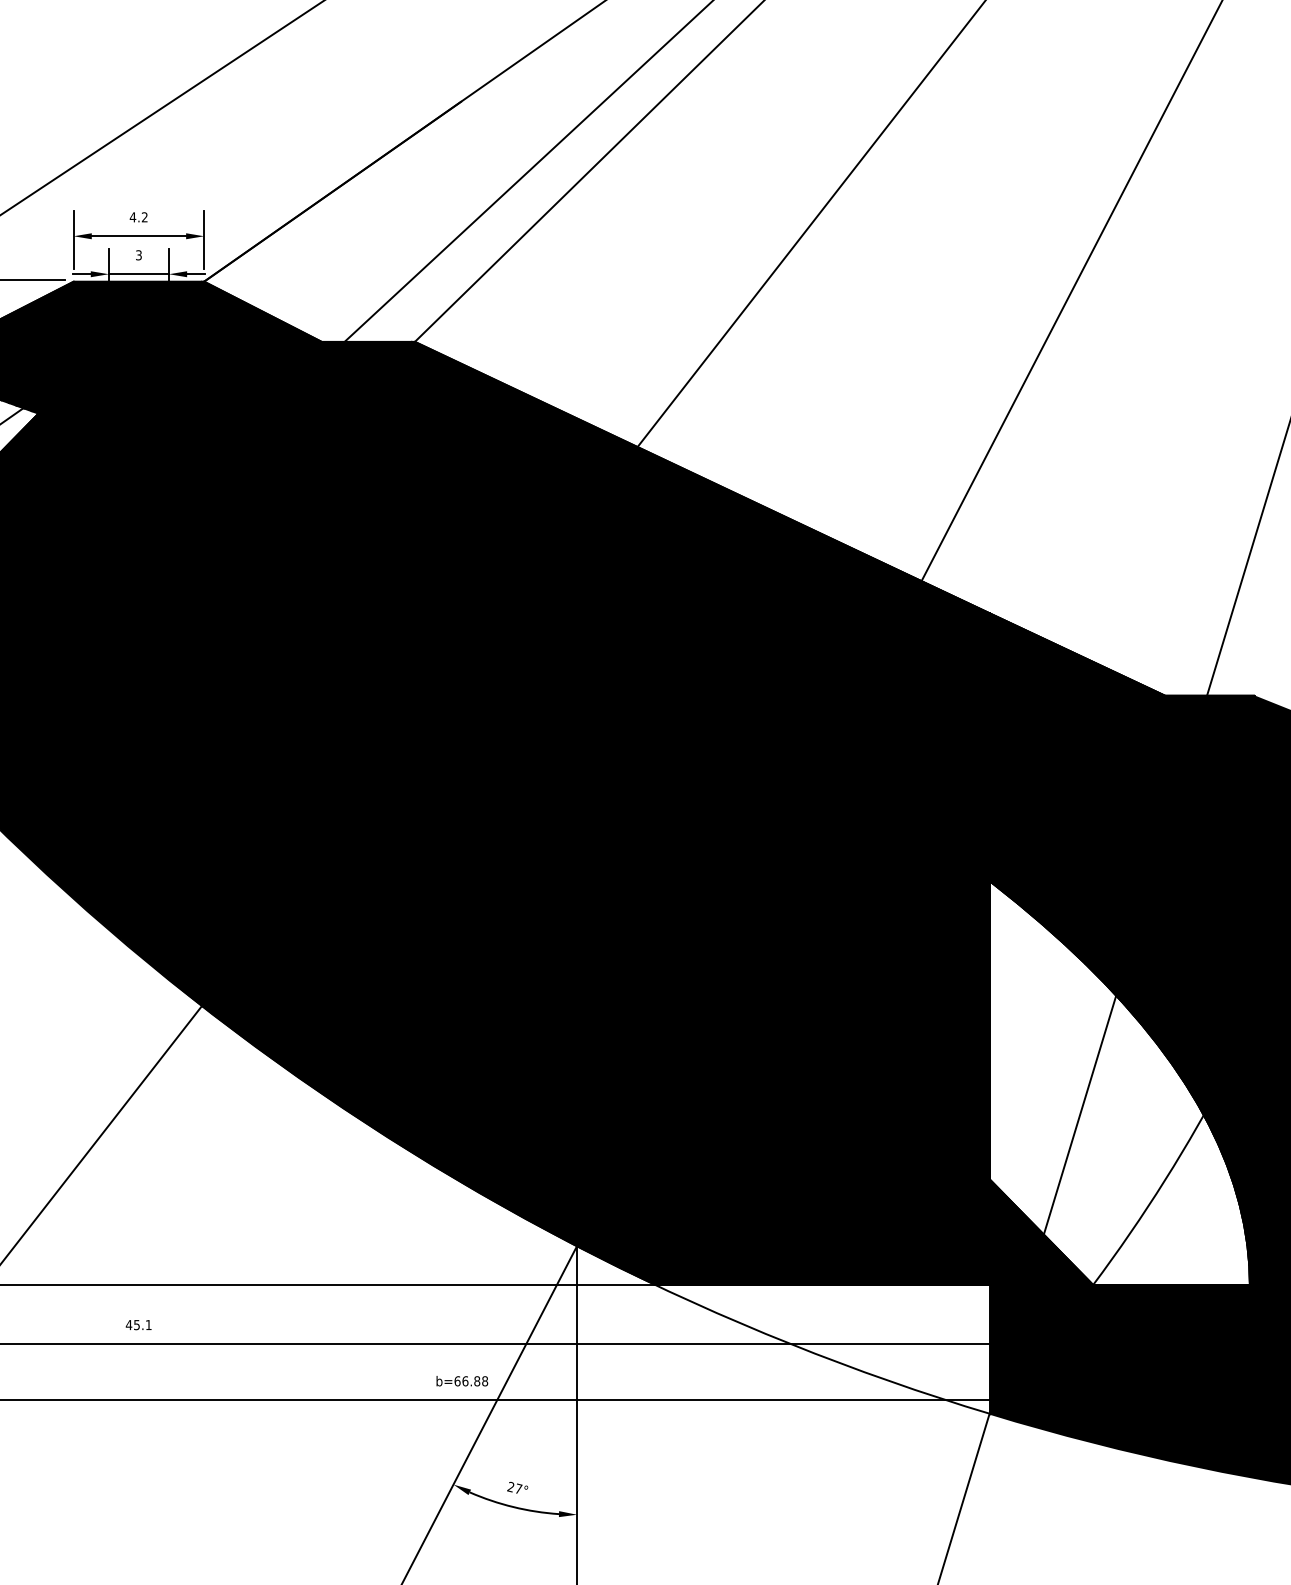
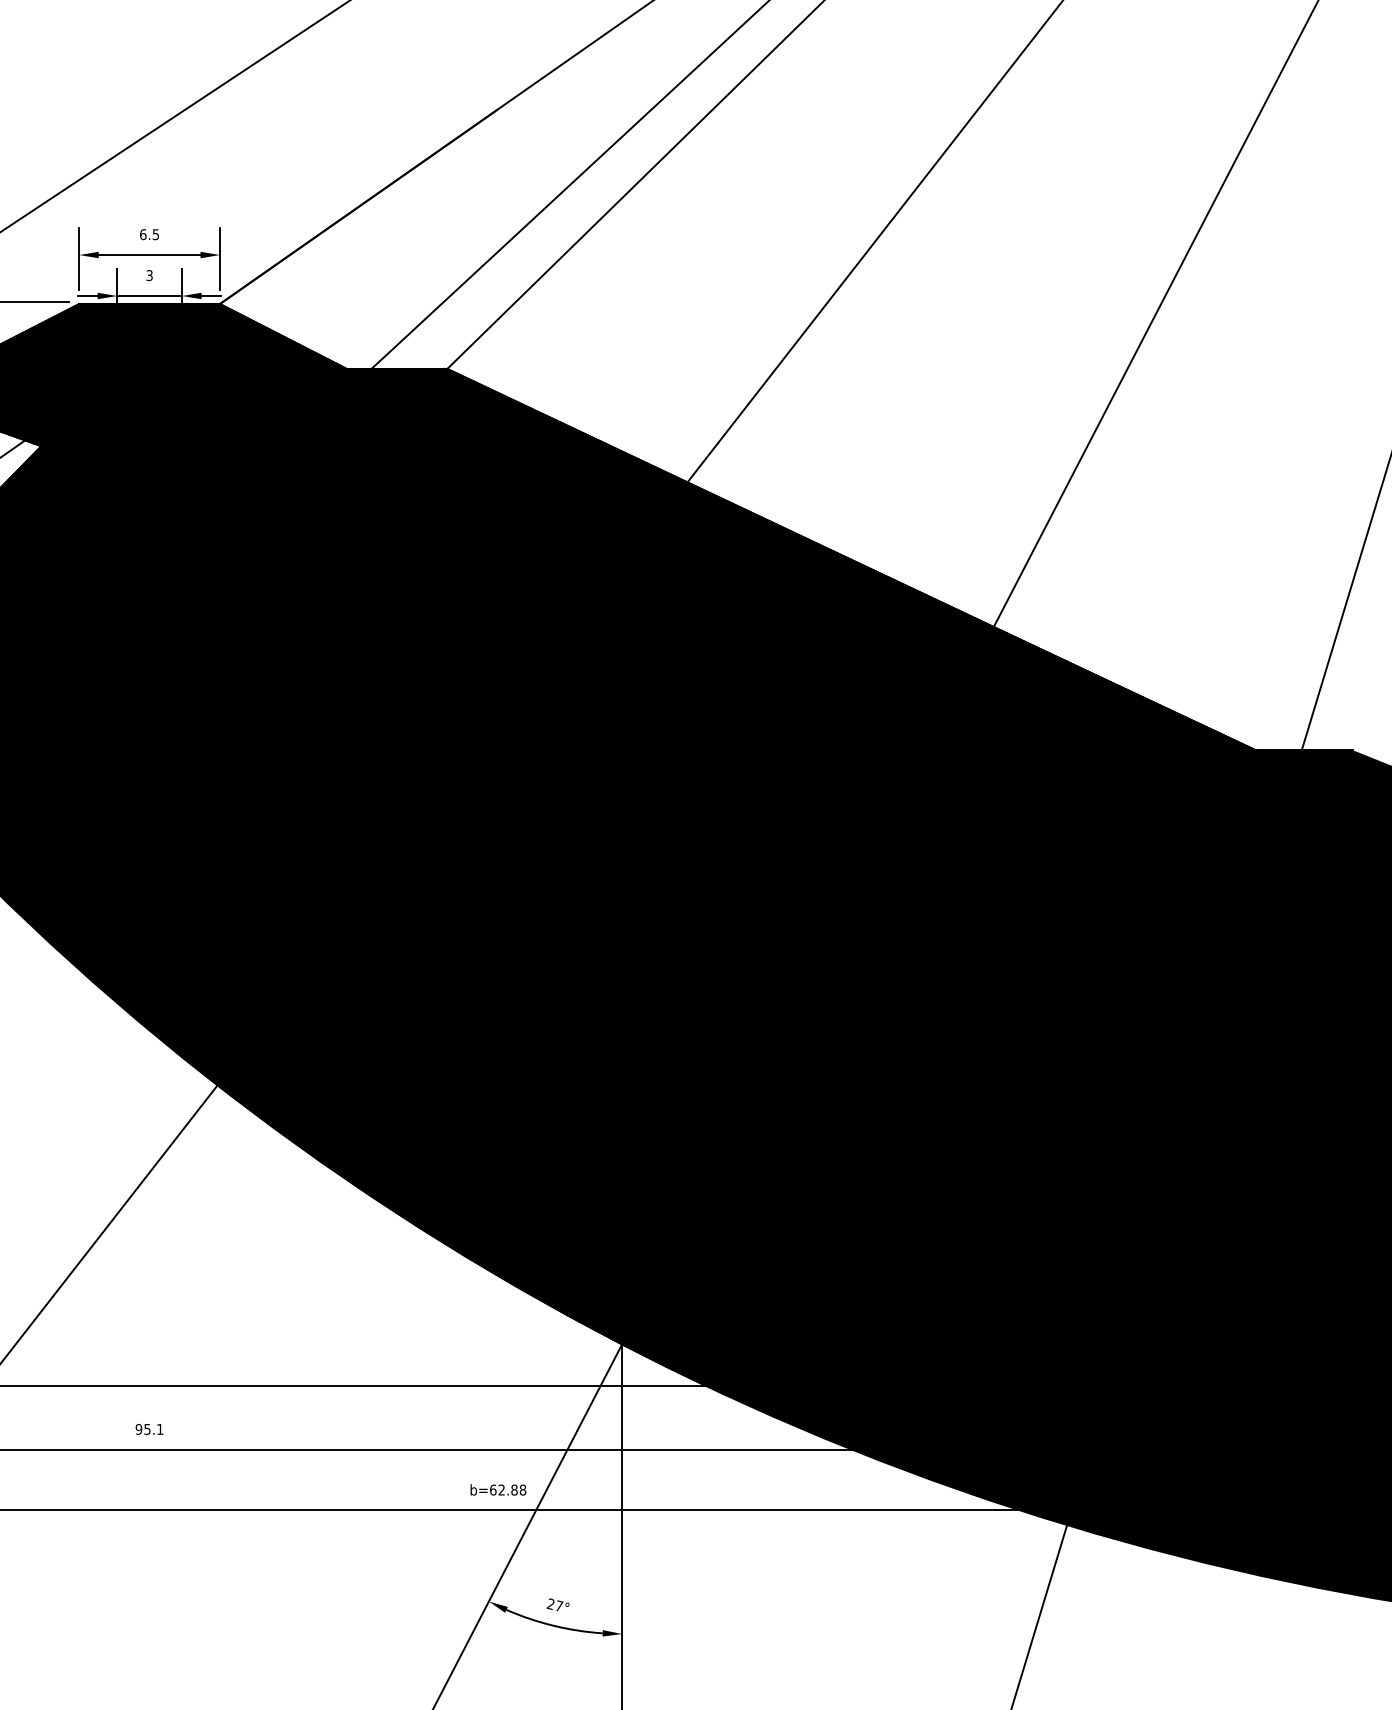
text: (138, 217) -> (149, 234), 4.2 -> 6.5
fill: (1119, 1083) -> (1207, 1168), added
text: (128, 1325) -> (138, 1429), 45.1 -> 95.1
fill: (822, 1349) -> (886, 1455), added
text: (465, 1381) -> (501, 1490), b=66.88 -> b=62.88

